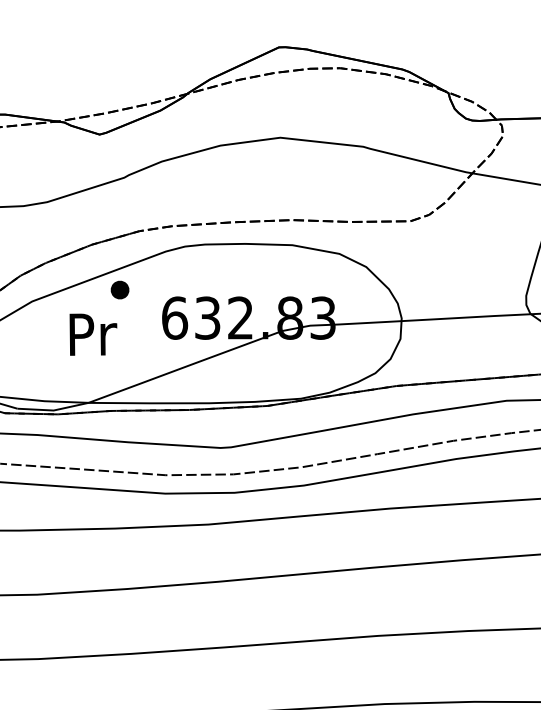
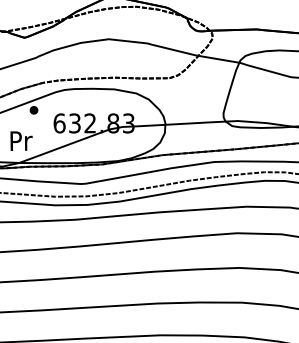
text: (93, 333) -> (21, 140), moved

